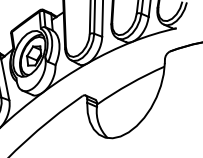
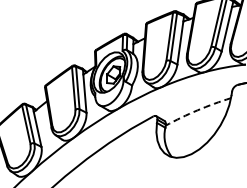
arc: (129, 84) -> (197, 110), solid -> dashed

